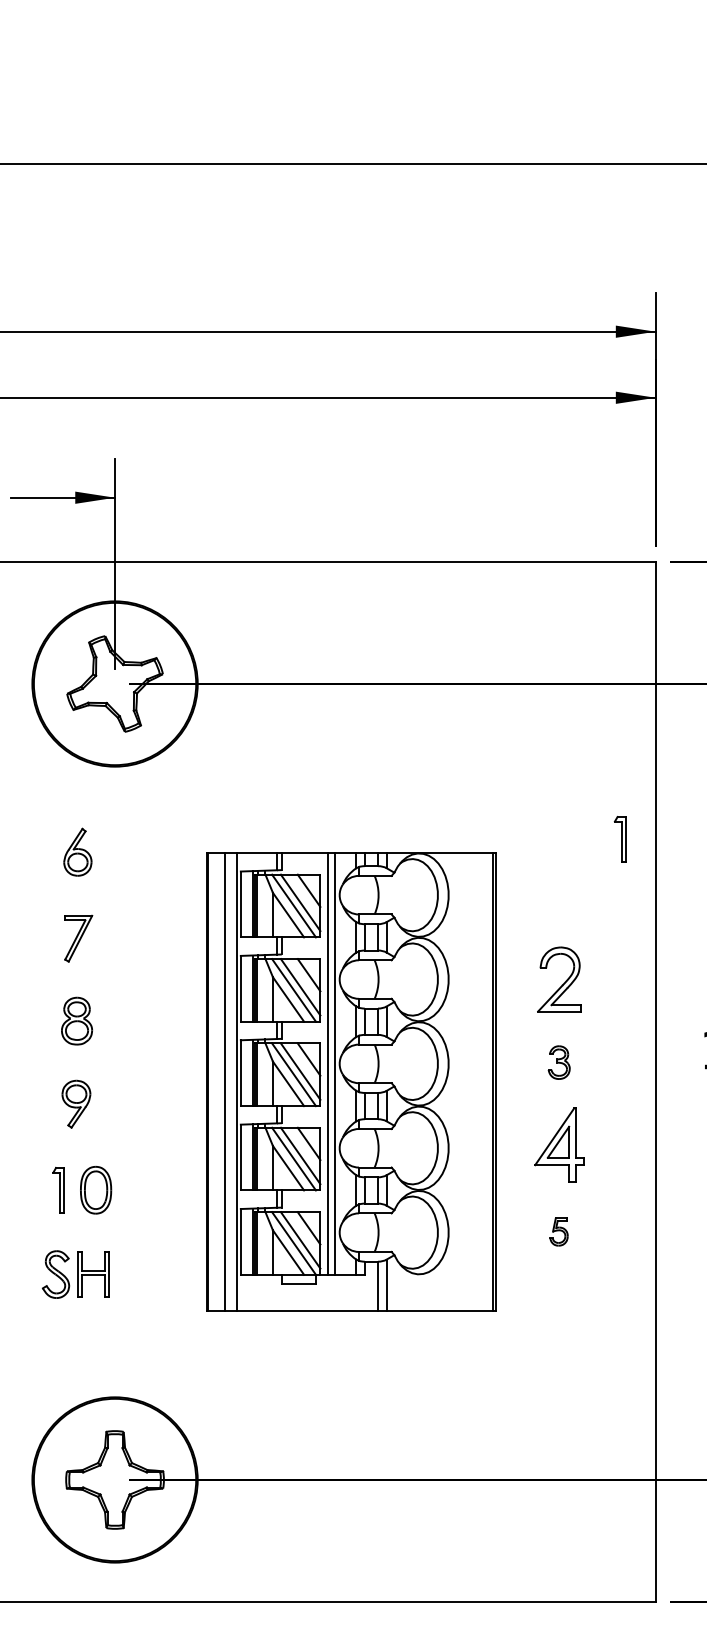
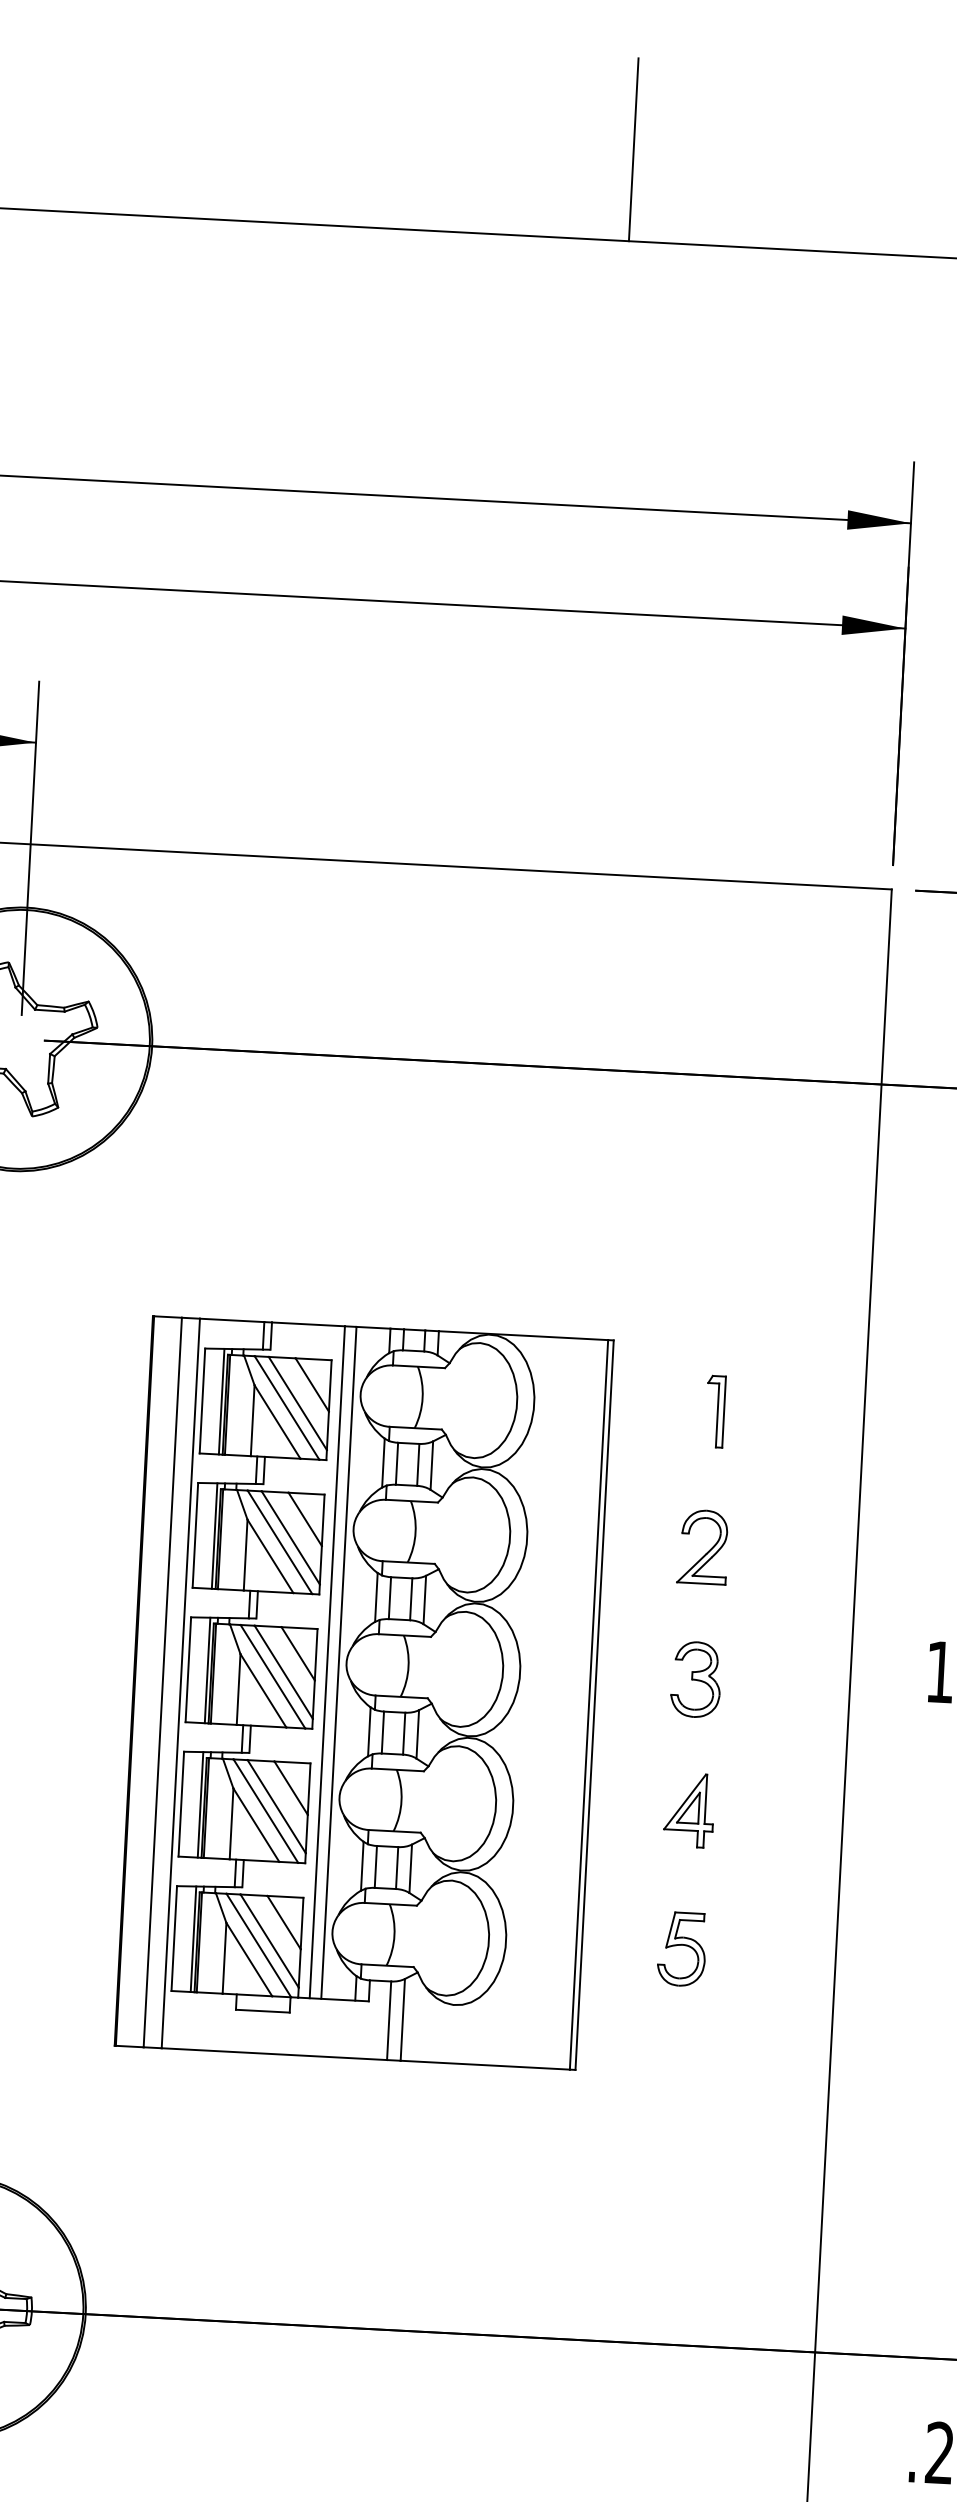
line: (469, 106) -> (633, 149), added
part: (619, 839) -> (714, 1411), moved
part: (558, 979) -> (702, 1547), size x0.71
part: (559, 1062) -> (696, 1679), size x1.43
part: (558, 1144) -> (688, 1809), size x0.62
part: (558, 1231) -> (681, 1948), size x1.67

